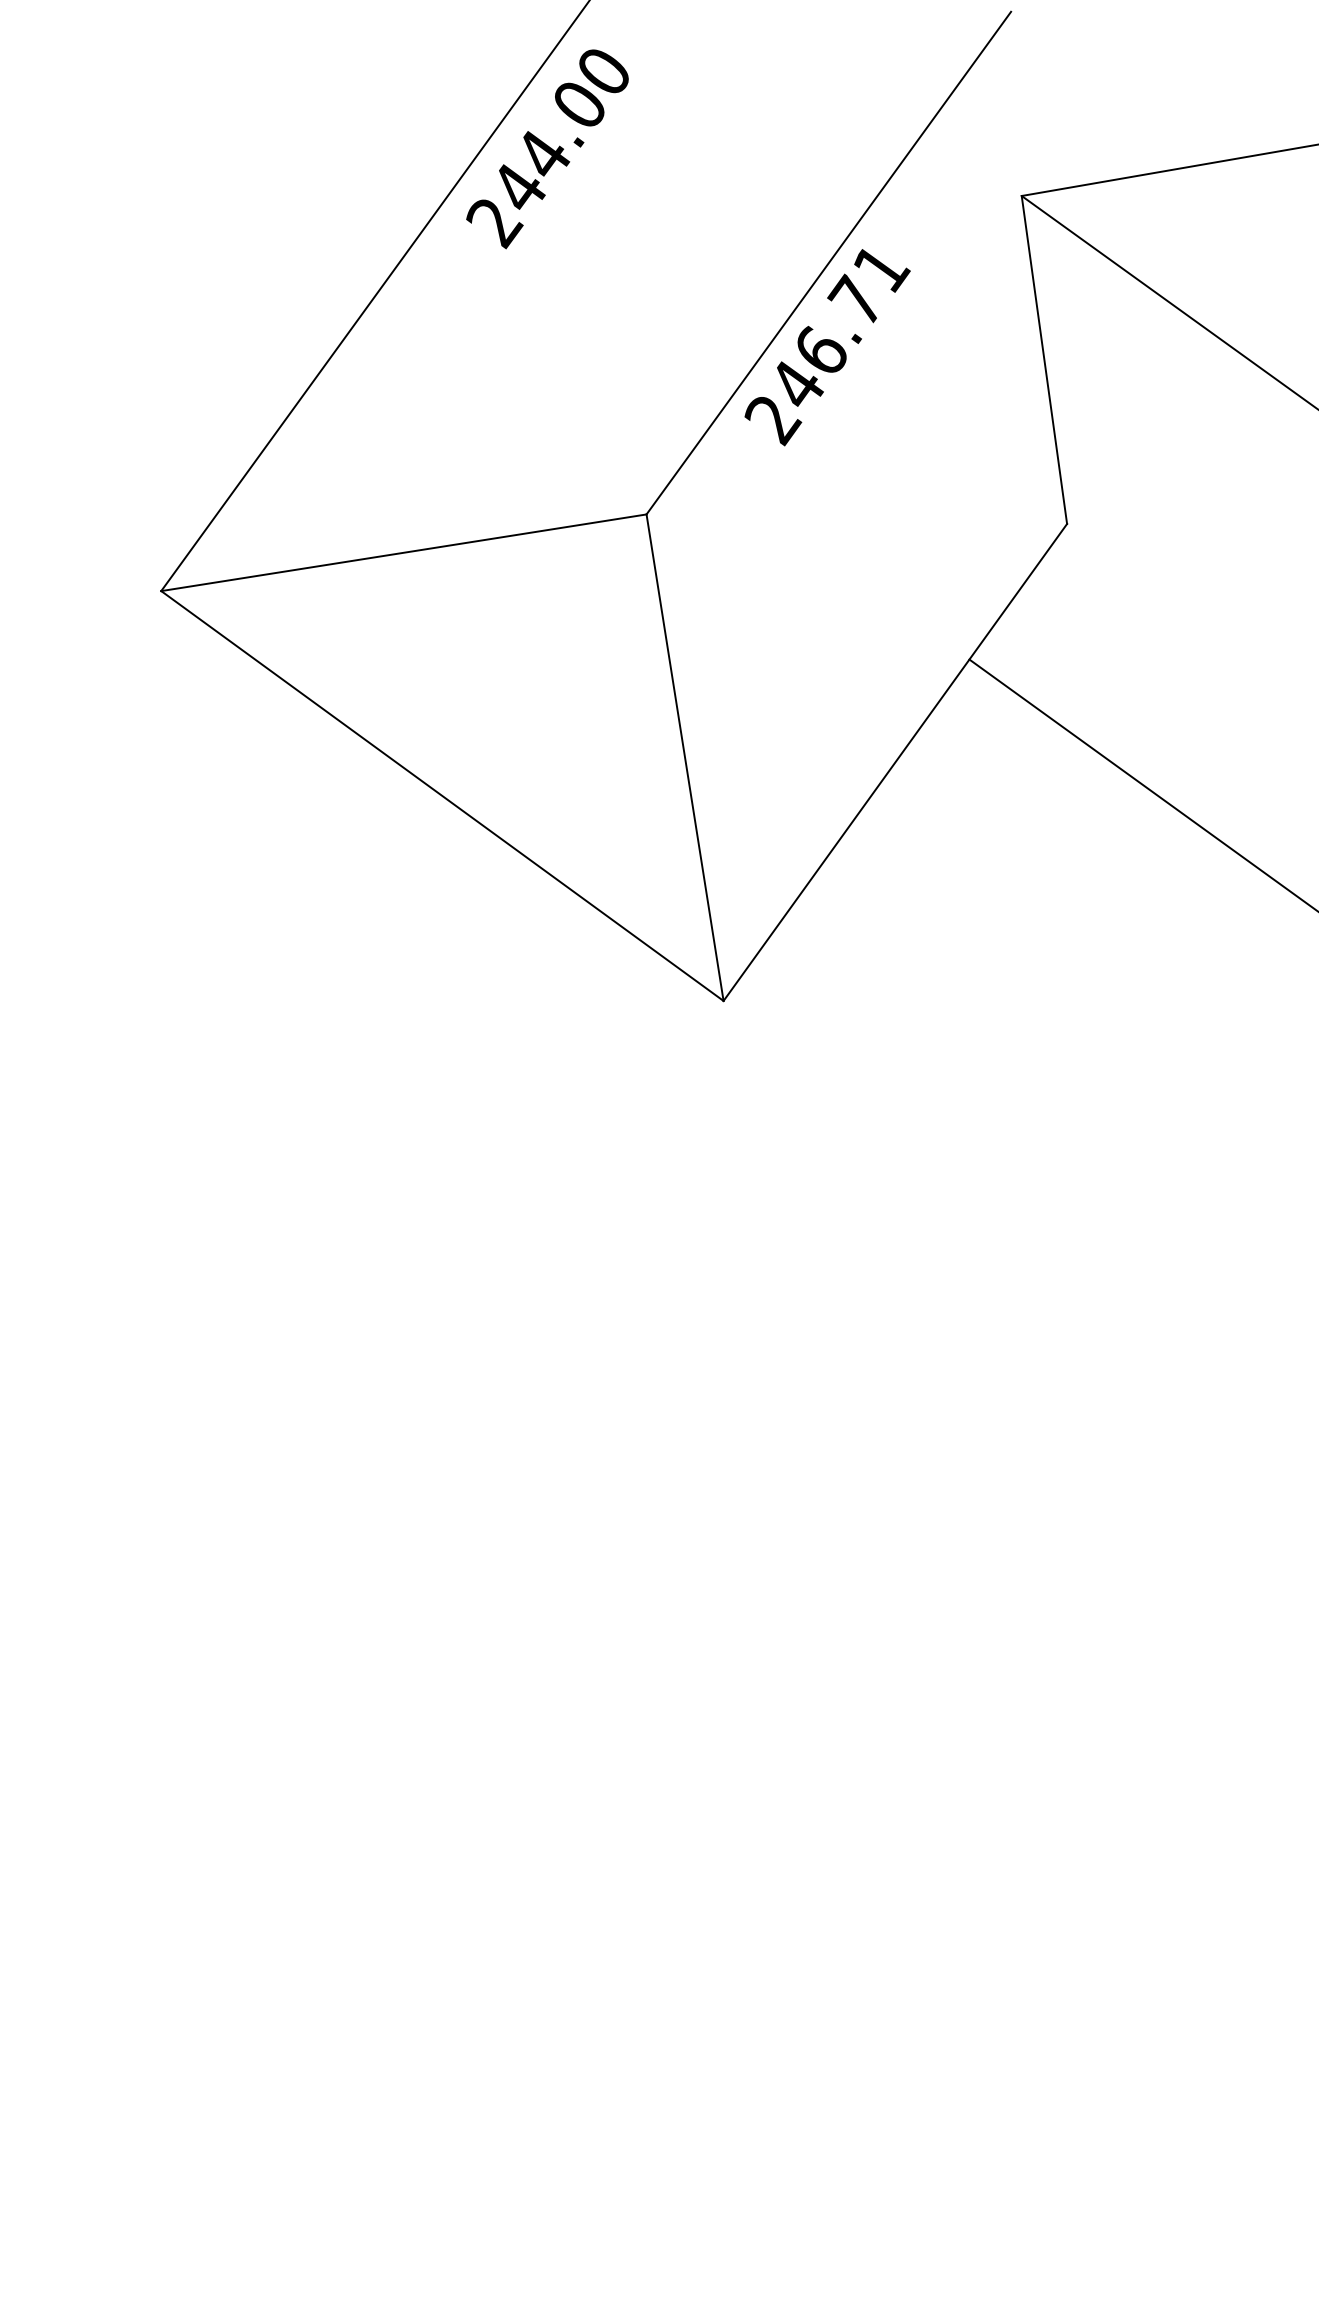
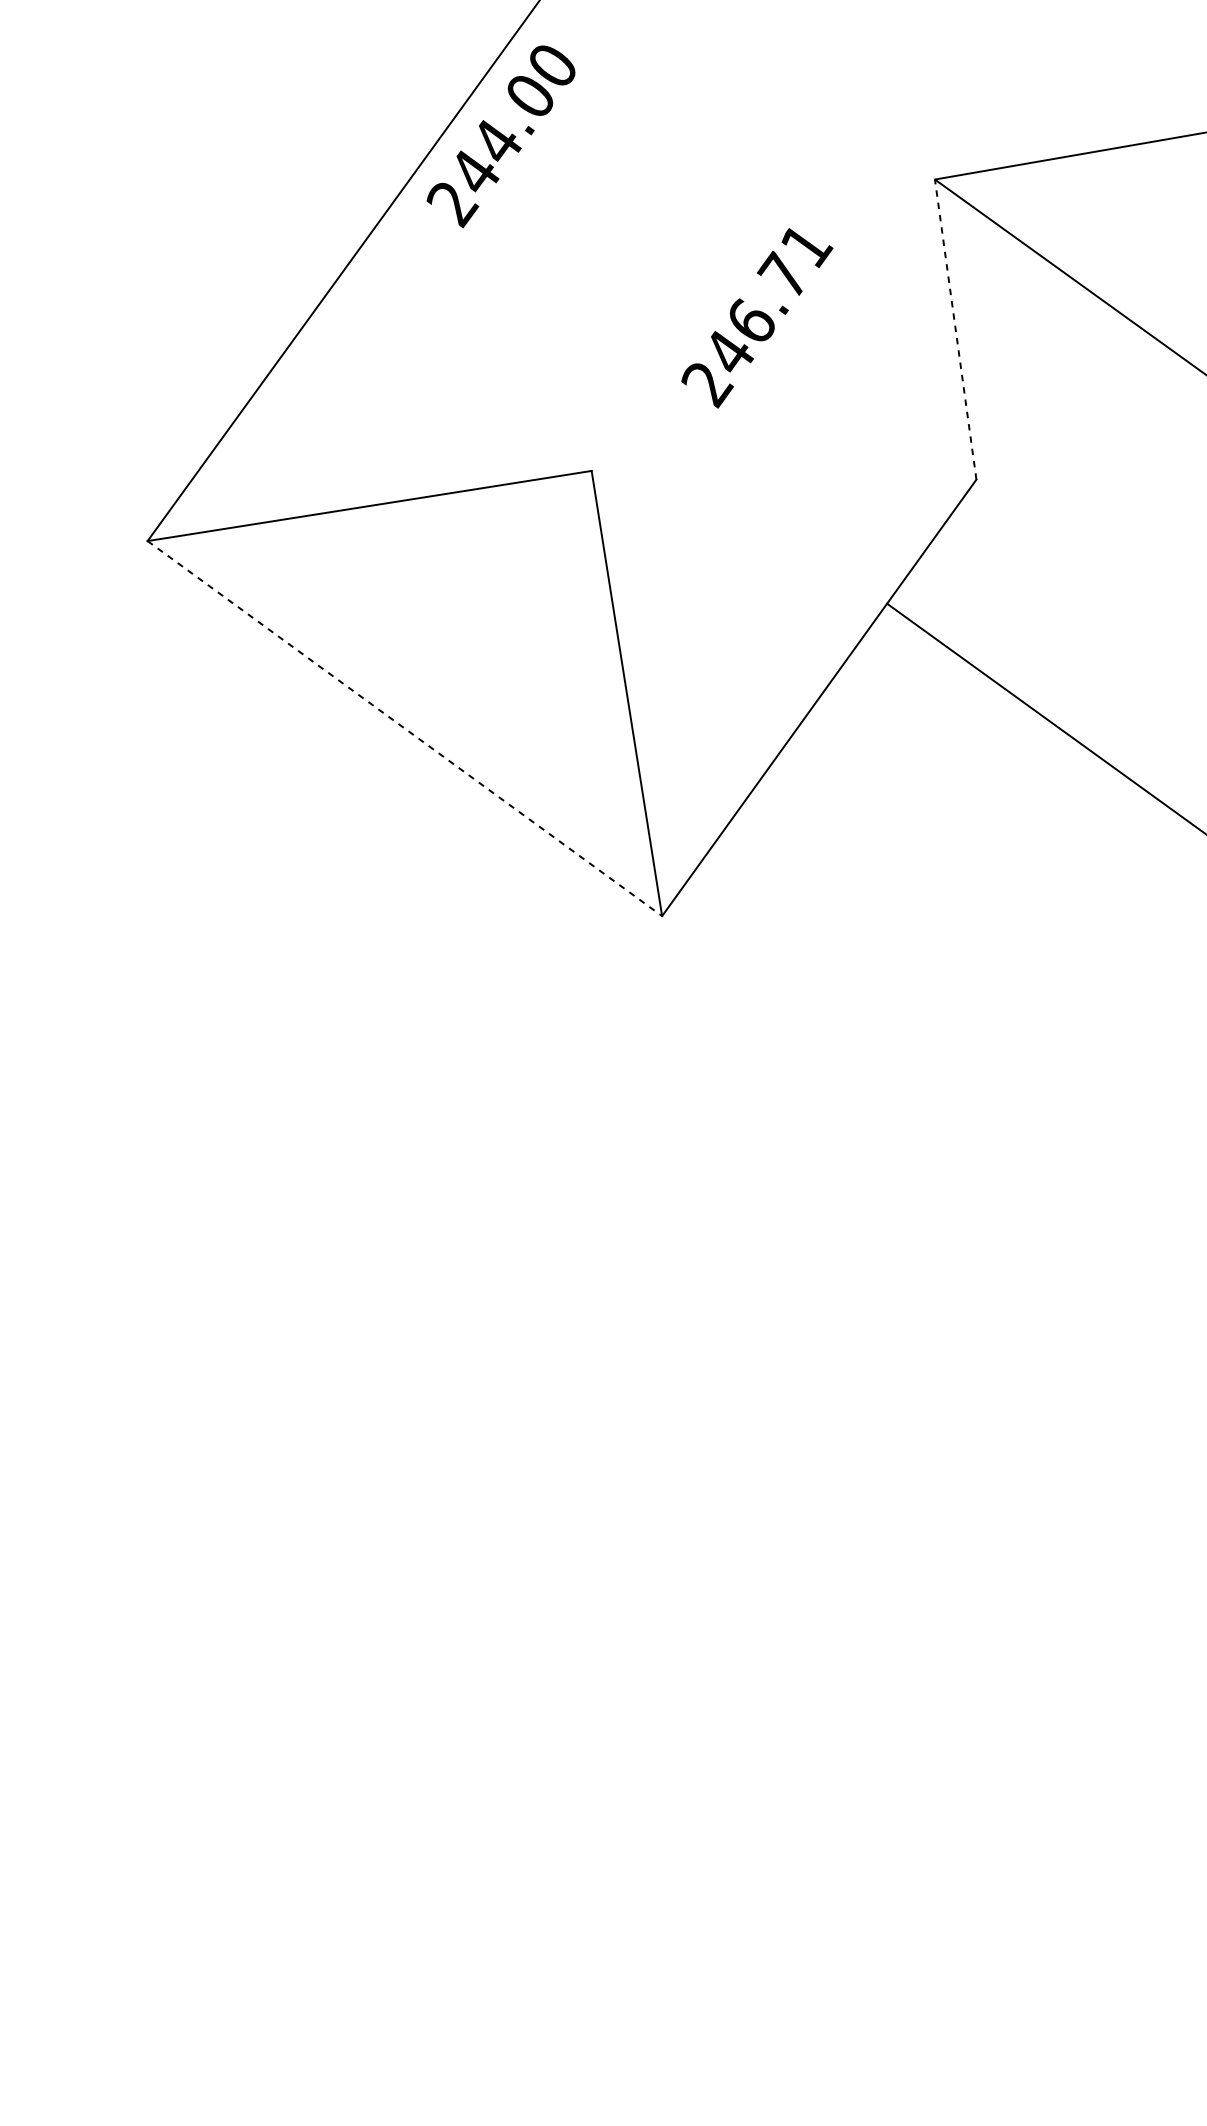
line: (828, 262) -> (758, 240), removed
line: (1044, 359) -> (955, 329), solid -> dashed
line: (442, 796) -> (404, 729), solid -> dashed

